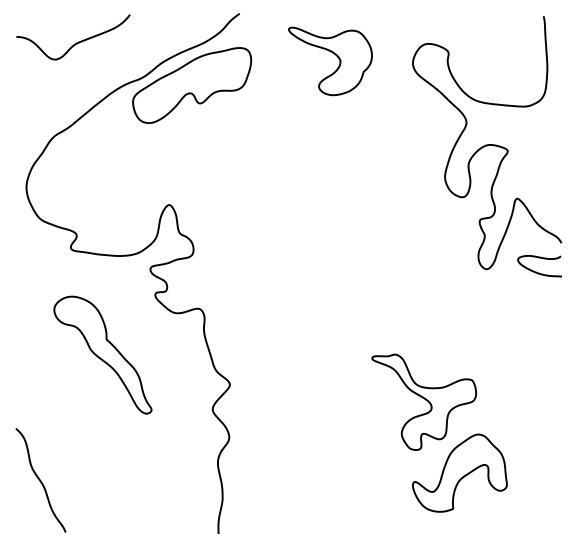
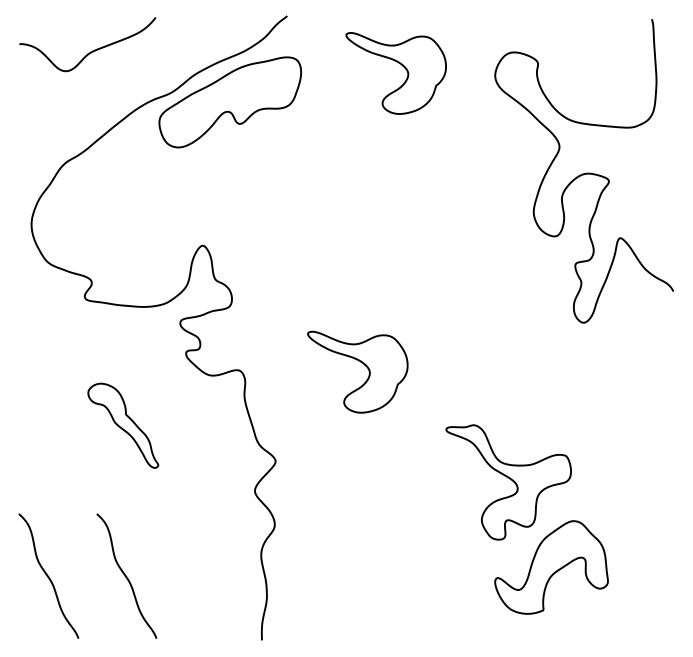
curve: (536, 271) -> (643, 325), removed
part: (303, 304) -> (363, 365), added
part: (102, 354) -> (122, 425), size x0.6
curve: (105, 480) -> (126, 576), added

